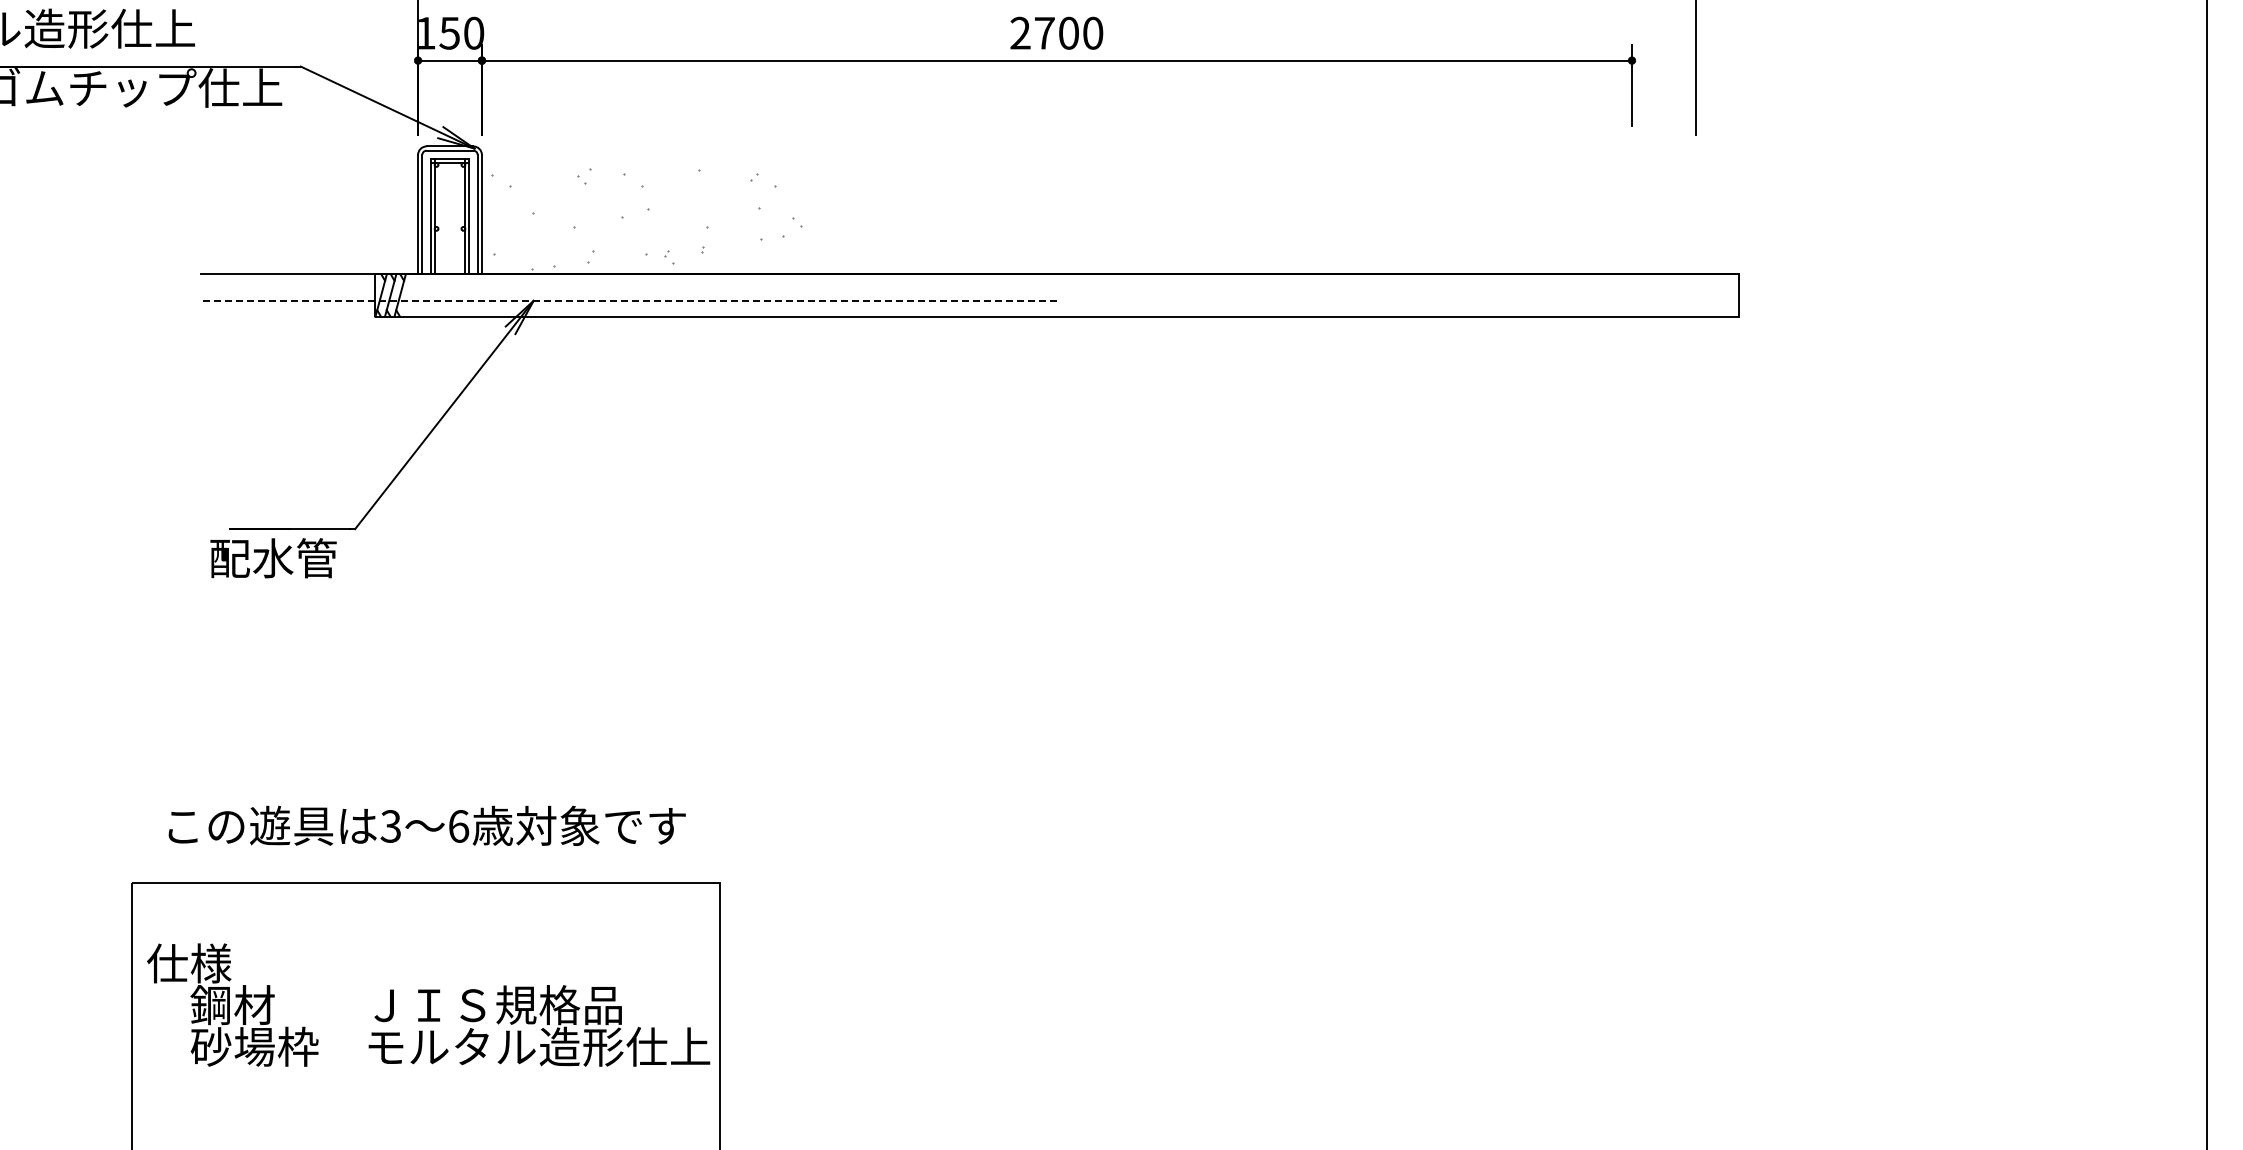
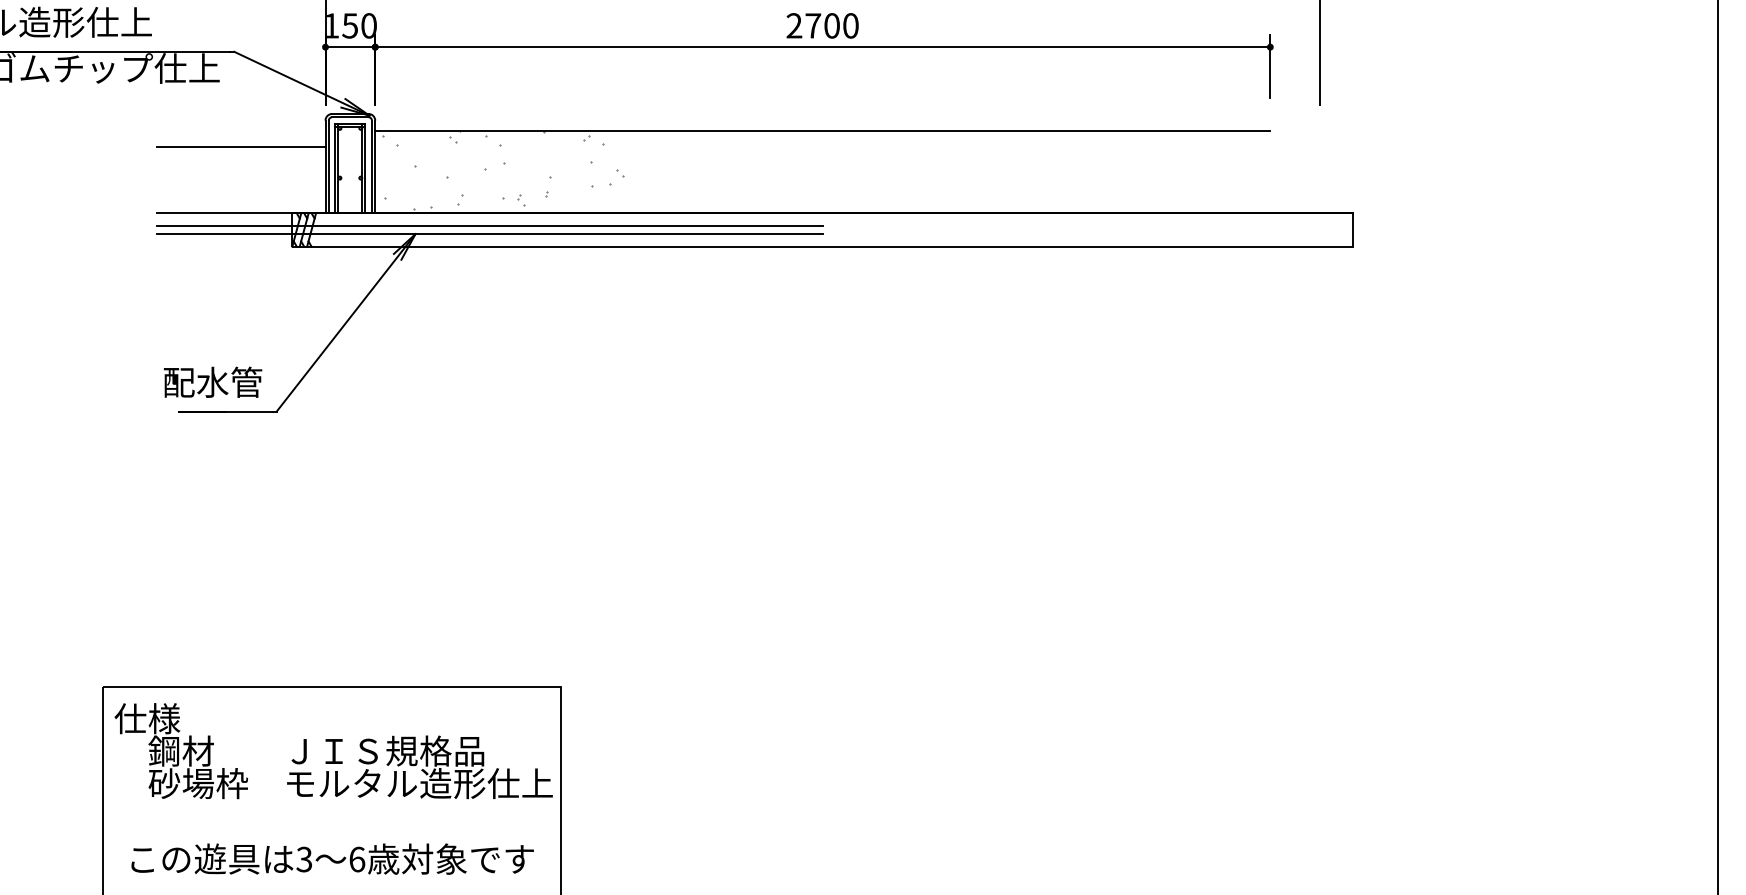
line: (1056, 167) -> (822, 130), added
line: (309, 189) -> (241, 147), added
line: (628, 290) -> (489, 226), added
line: (629, 300) -> (490, 233), dashed -> solid
text: (273, 558) -> (213, 382), moved
text: (426, 825) -> (332, 858), moved
text: (428, 1004) -> (333, 750), moved

